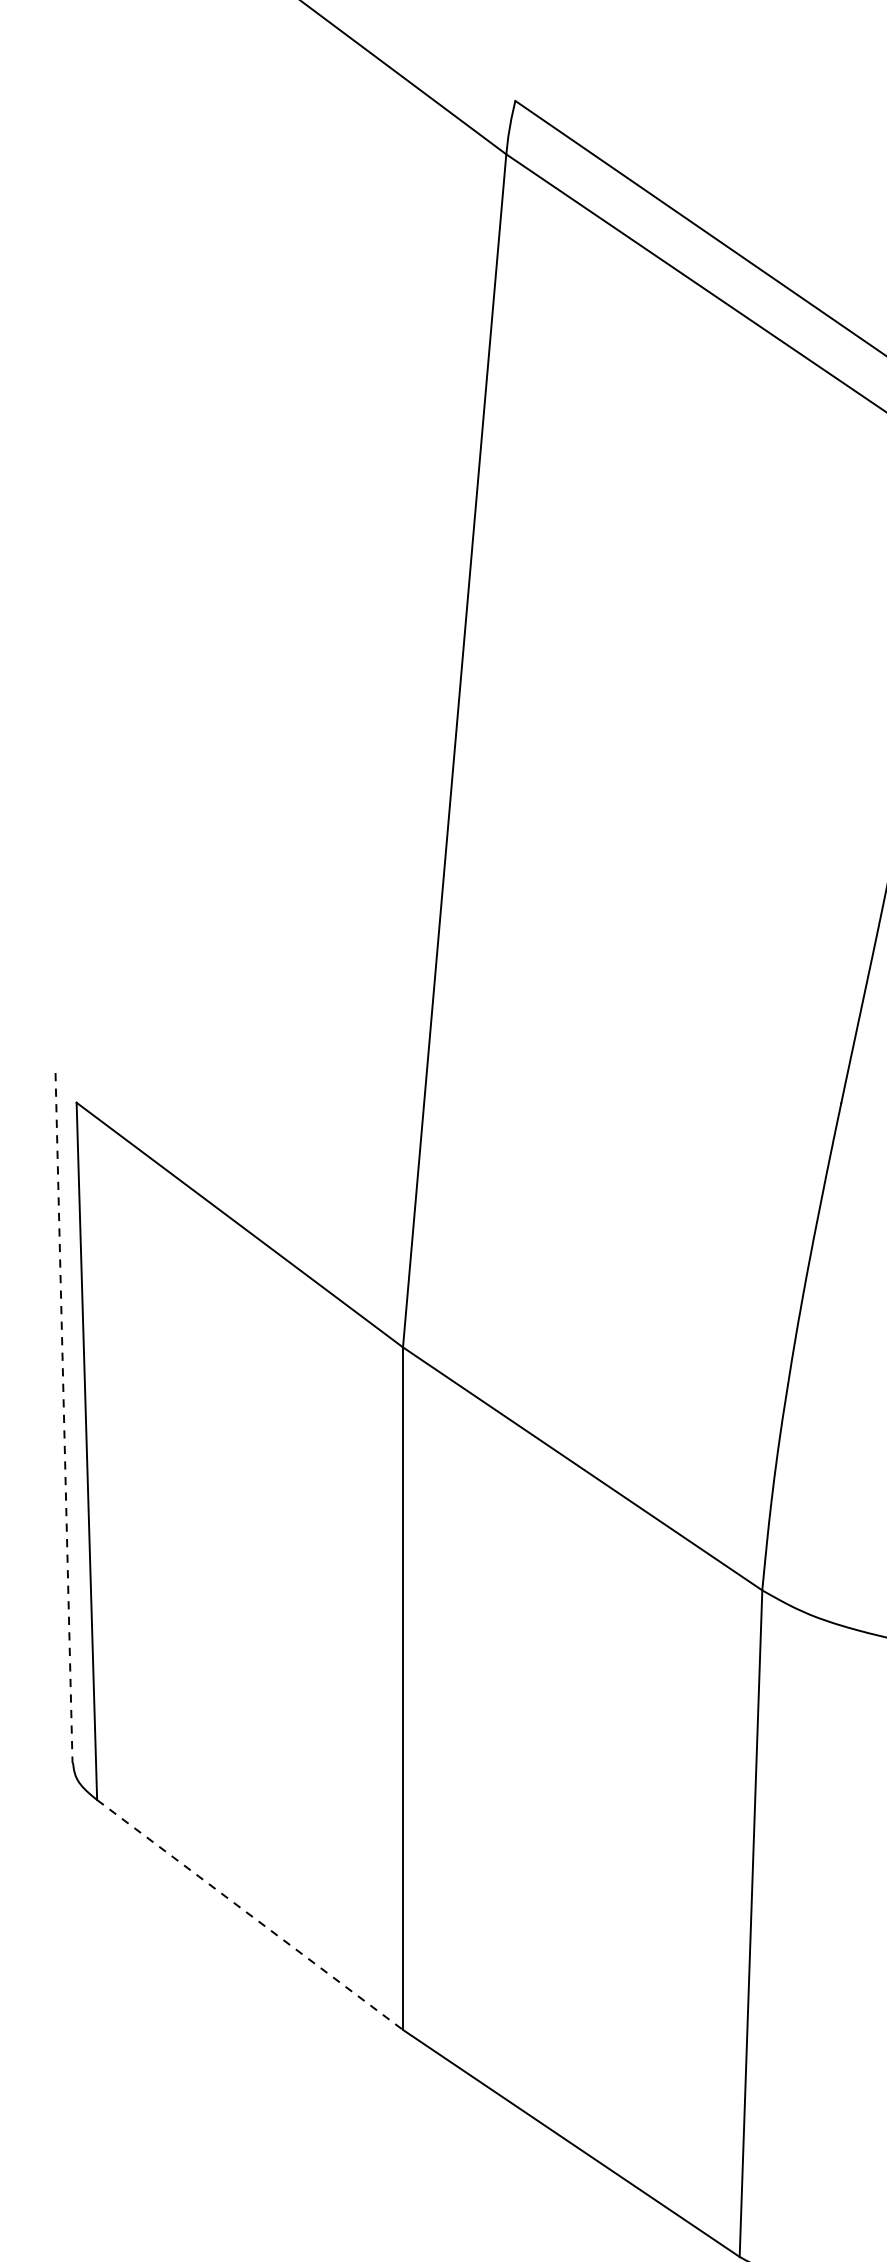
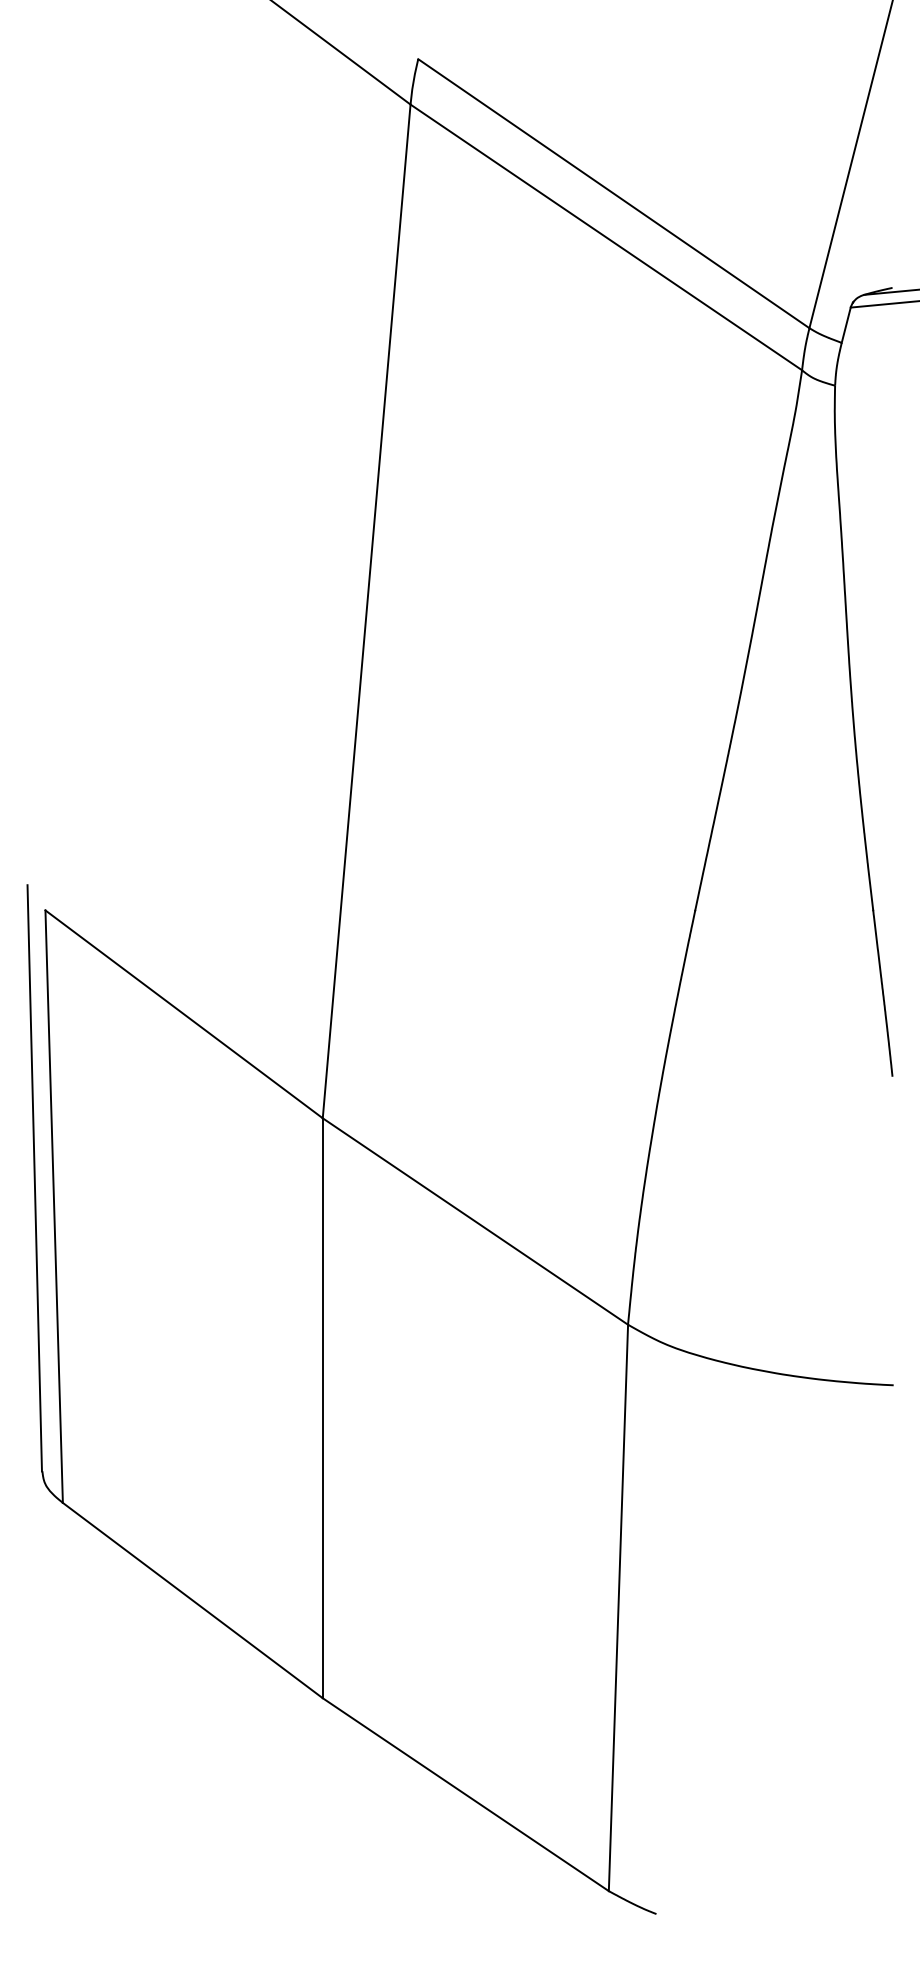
line: (63, 1418) -> (34, 1178), dashed -> solid
line: (249, 1914) -> (192, 1600), dashed -> solid

